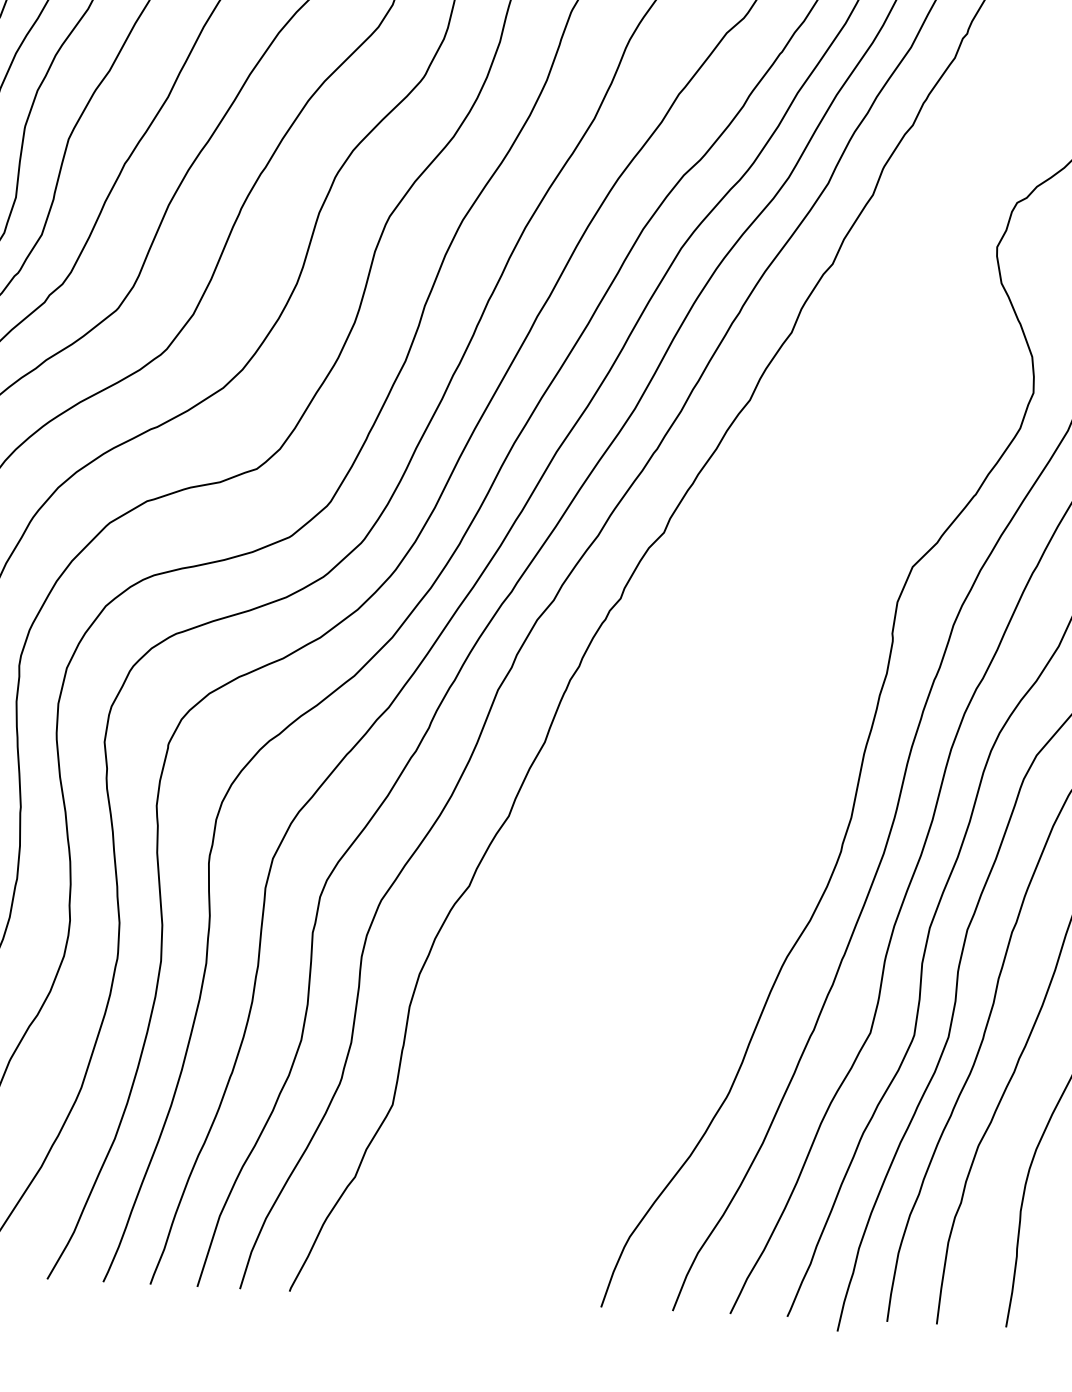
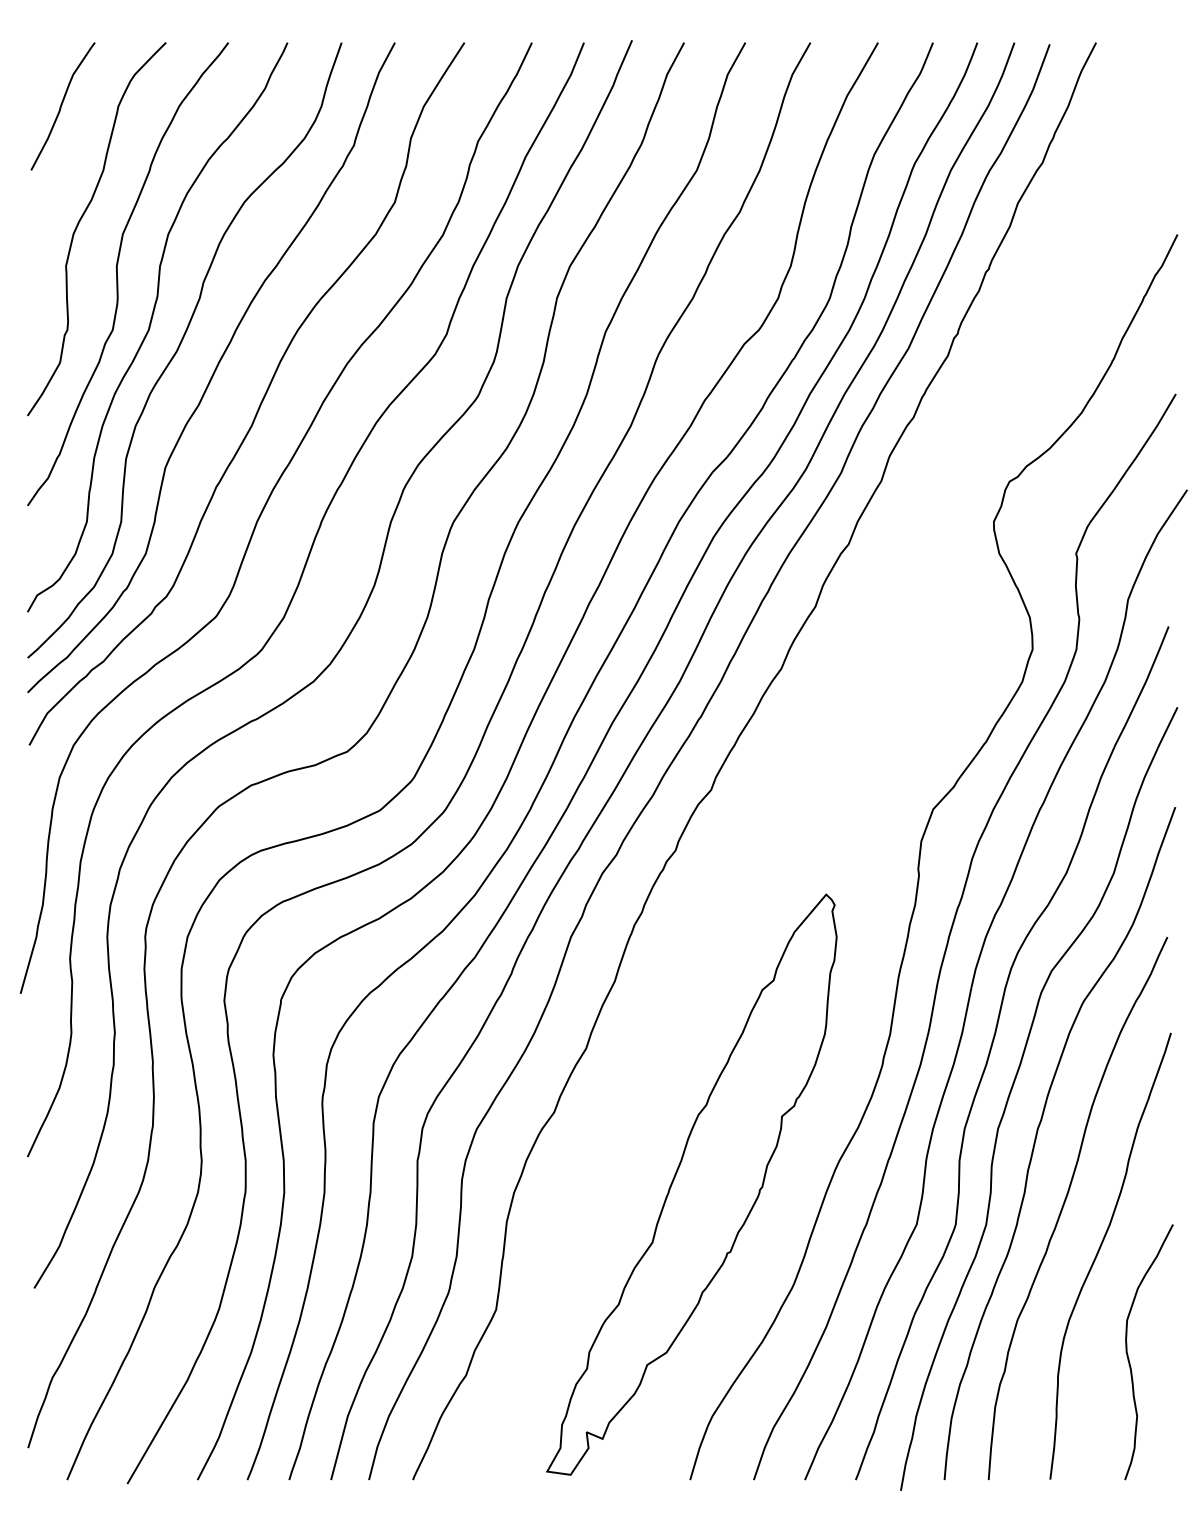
part: (619, 975) -> (691, 1184), added

